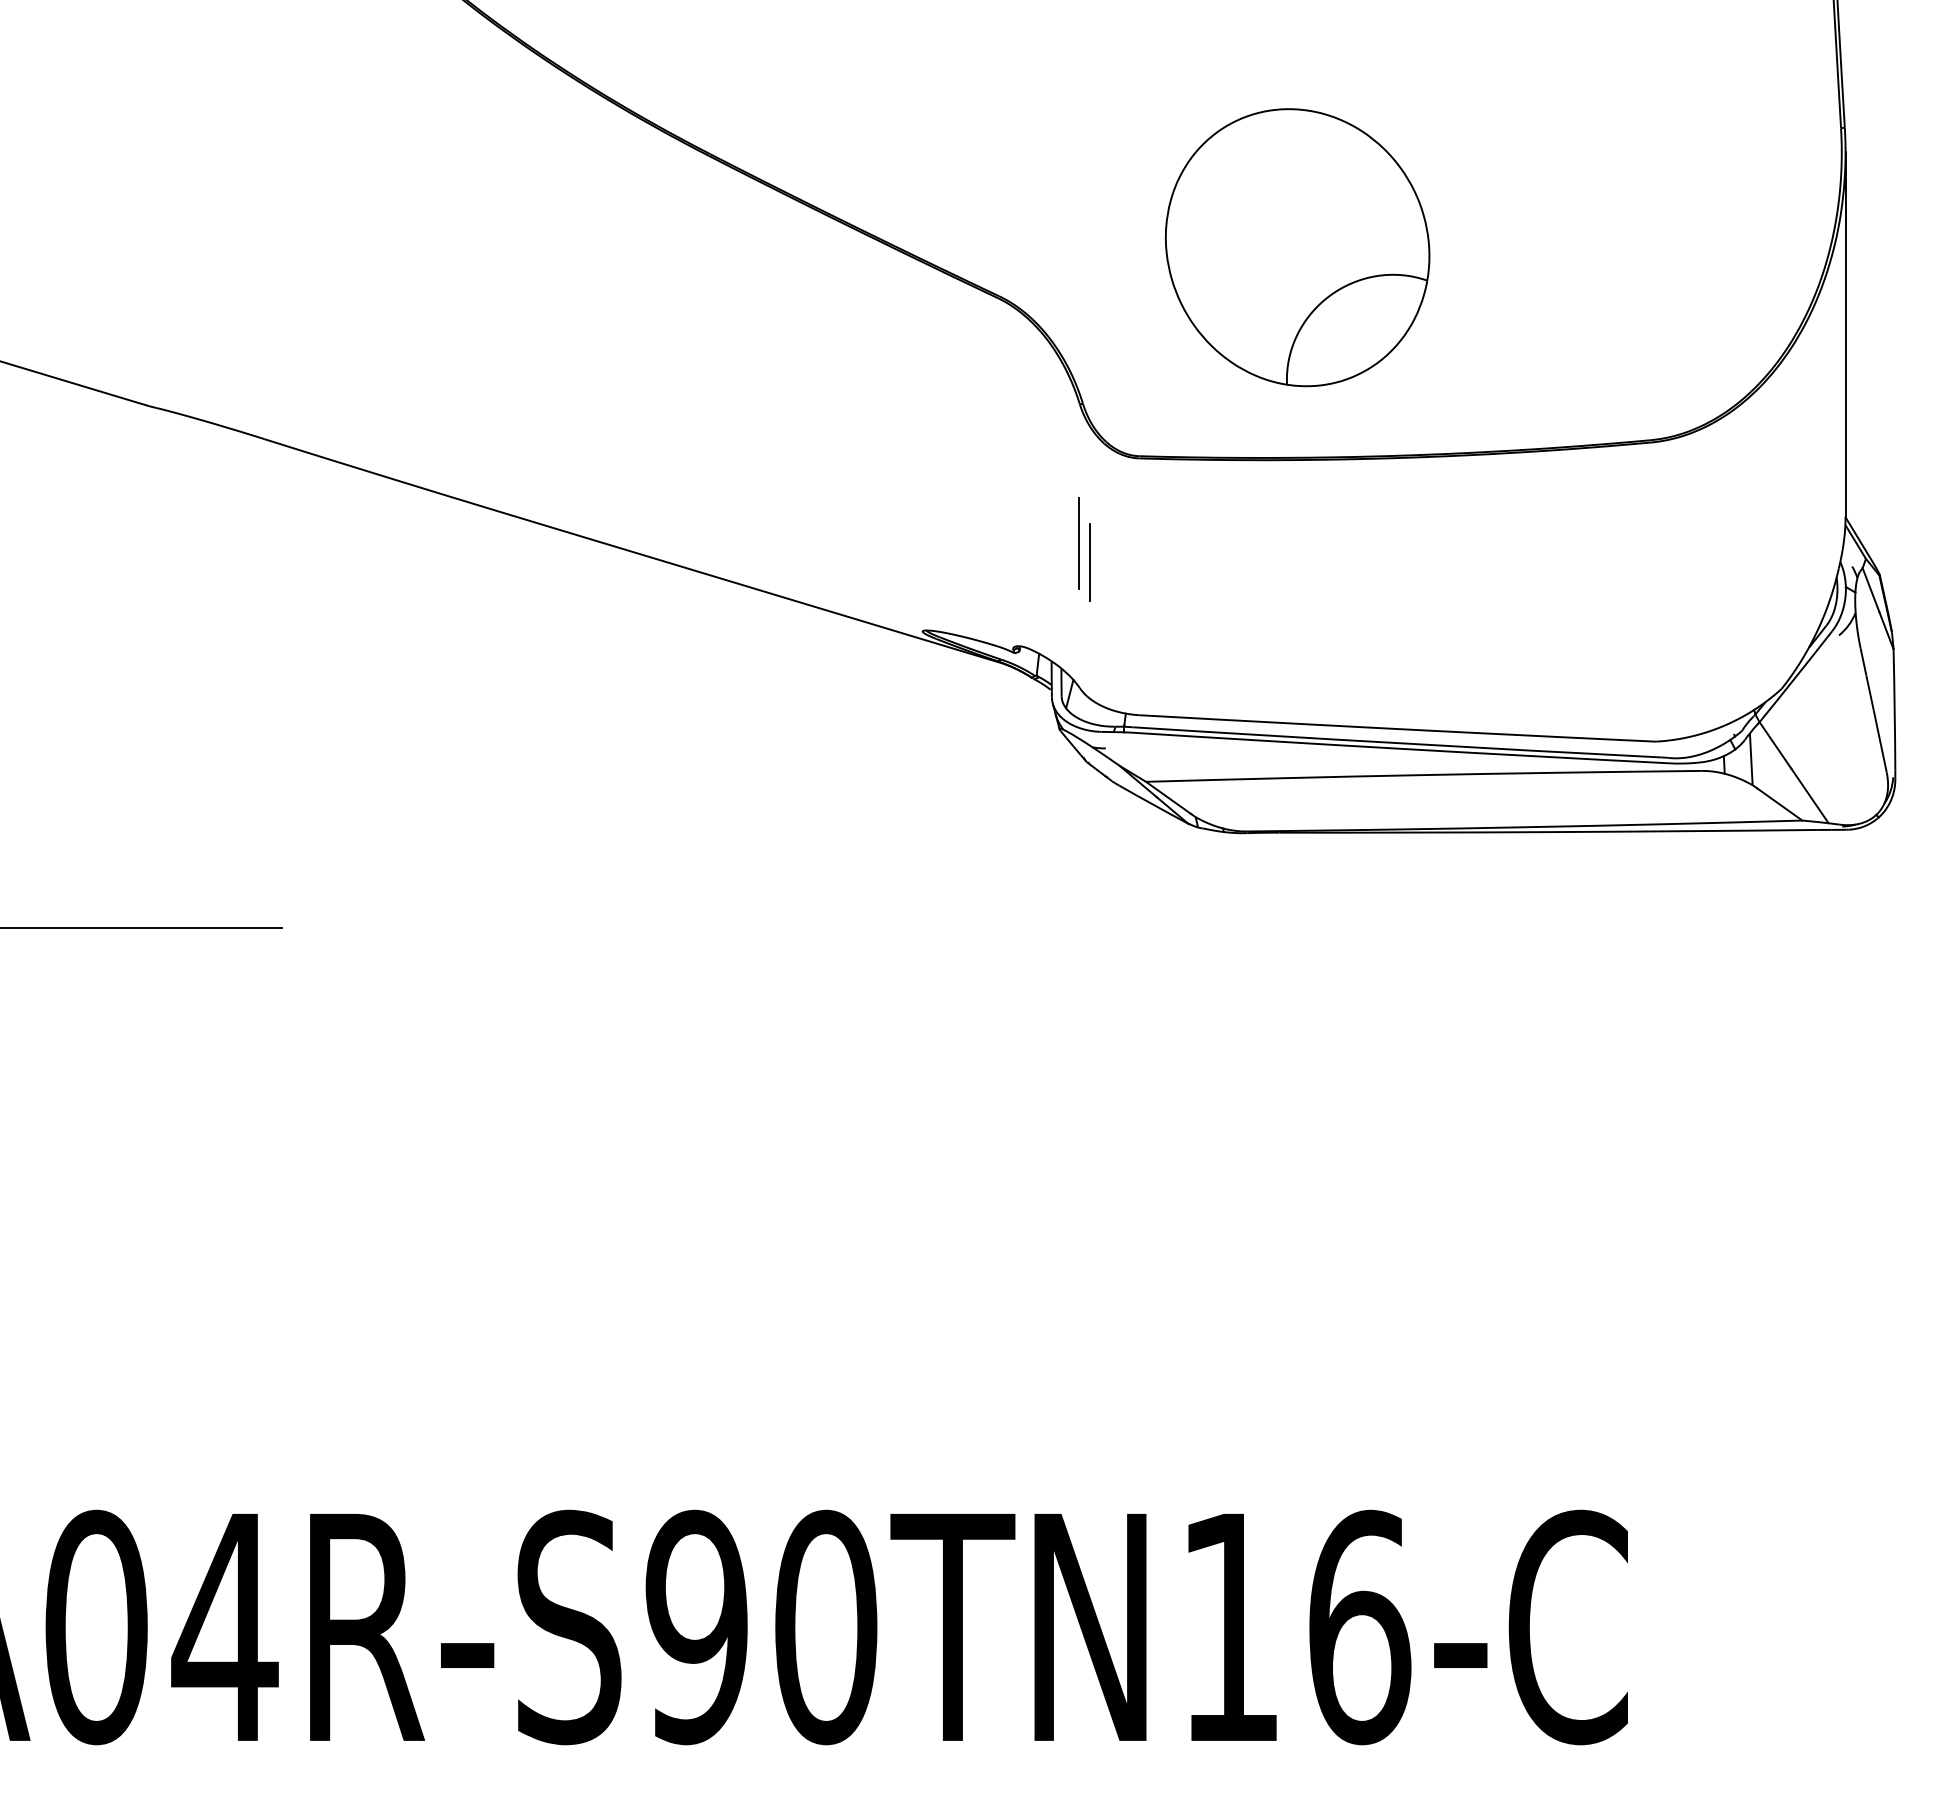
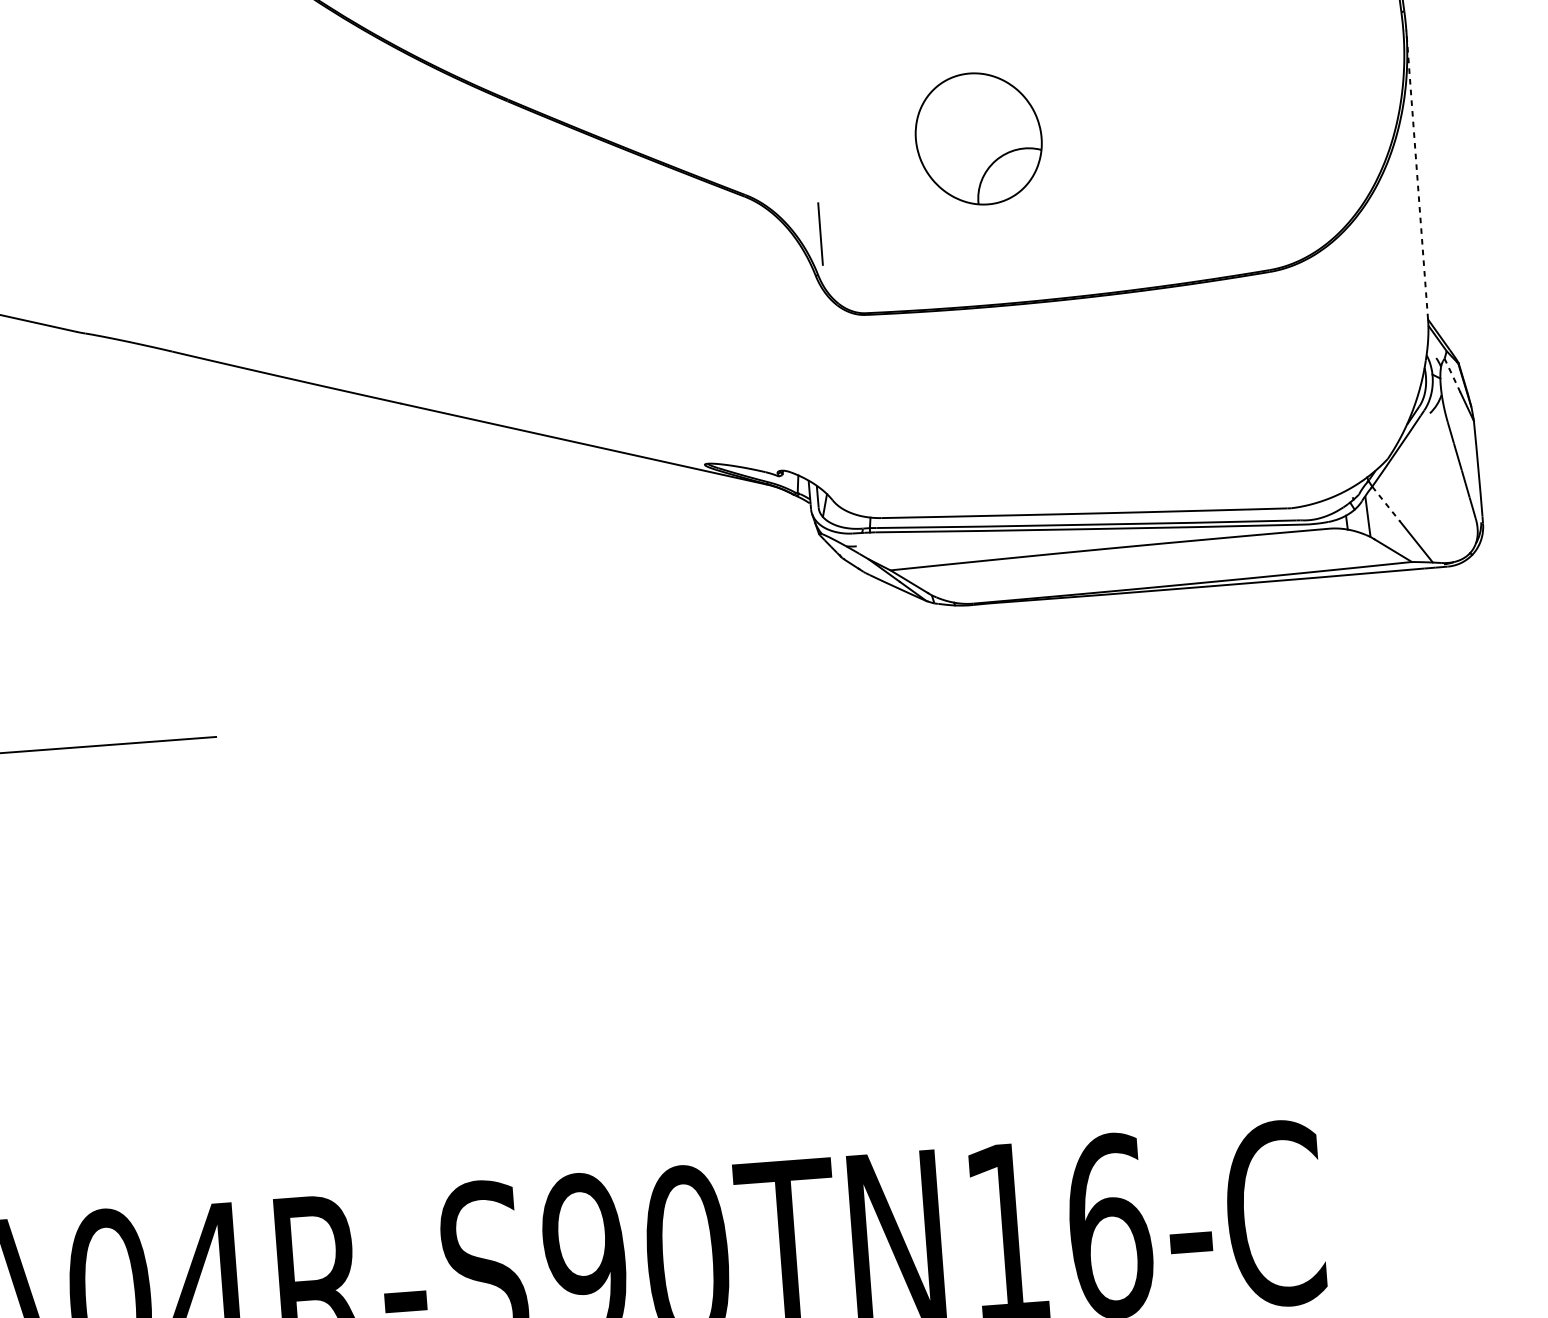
part: (1297, 247) -> (978, 138), size x0.6
line: (1845, 333) -> (1417, 174), solid -> dashed
line: (1078, 543) -> (822, 385), removed
line: (1089, 562) -> (820, 234), moved
line: (1870, 589) -> (1452, 375), solid -> dashed
line: (1775, 745) -> (1386, 504), solid -> dashed

